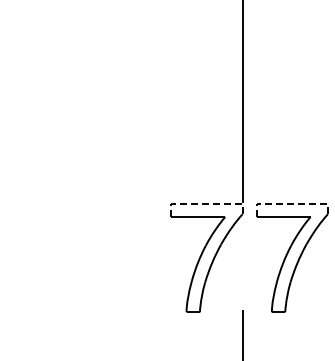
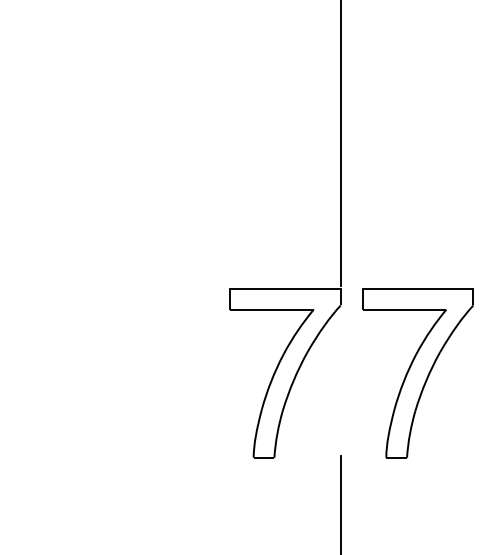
line: (205, 203) -> (283, 288), dashed -> solid
line: (291, 203) -> (416, 288), dashed -> solid

